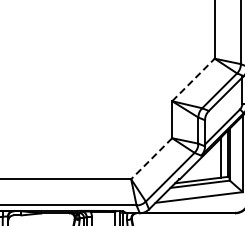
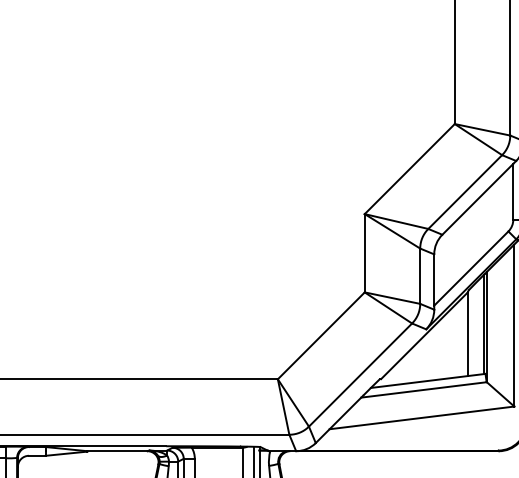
line: (193, 79) -> (409, 168), dashed -> solid
line: (151, 159) -> (320, 337), dashed -> solid

